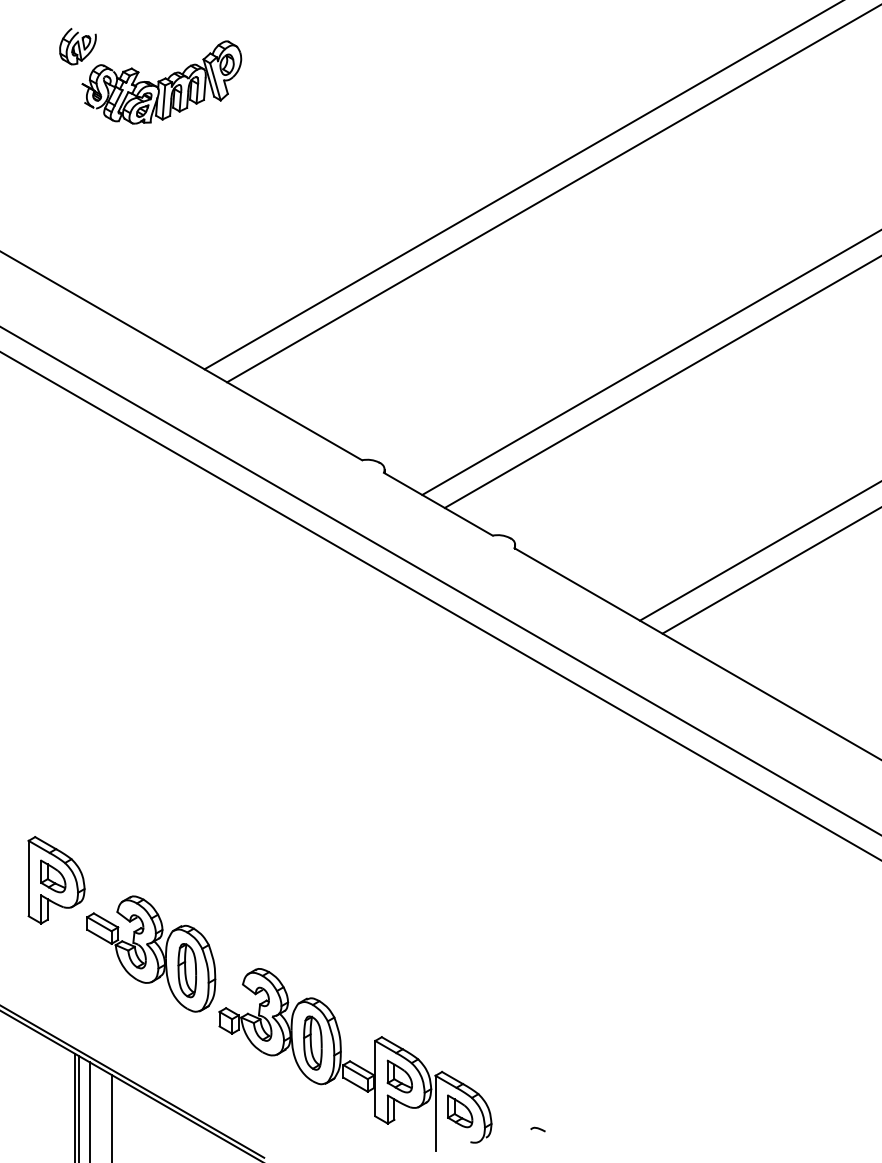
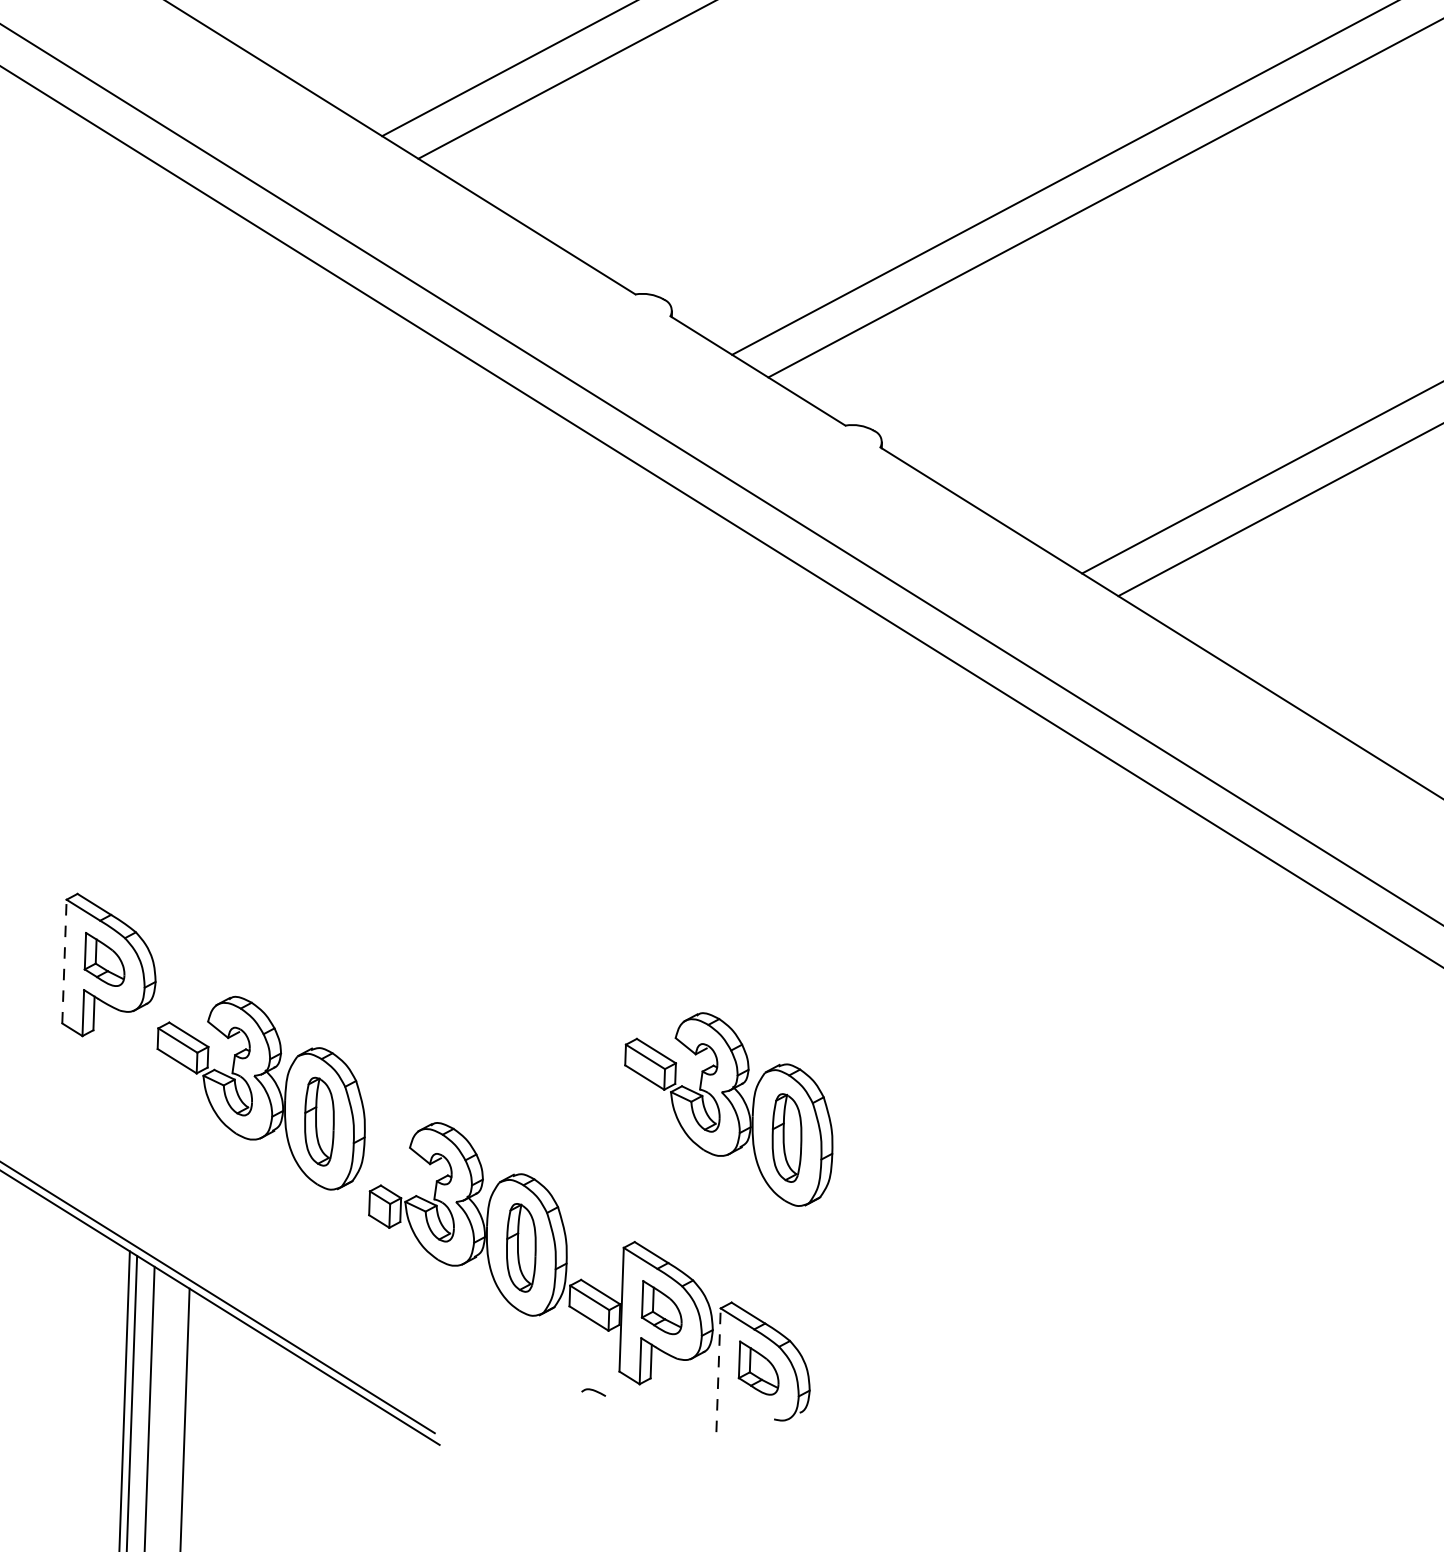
line: (28, 878) -> (64, 961), solid -> dashed
part: (436, 953) -> (729, 1107), added
line: (435, 1113) -> (718, 1370), solid -> dashed
curve: (537, 1129) -> (592, 1392), moved

